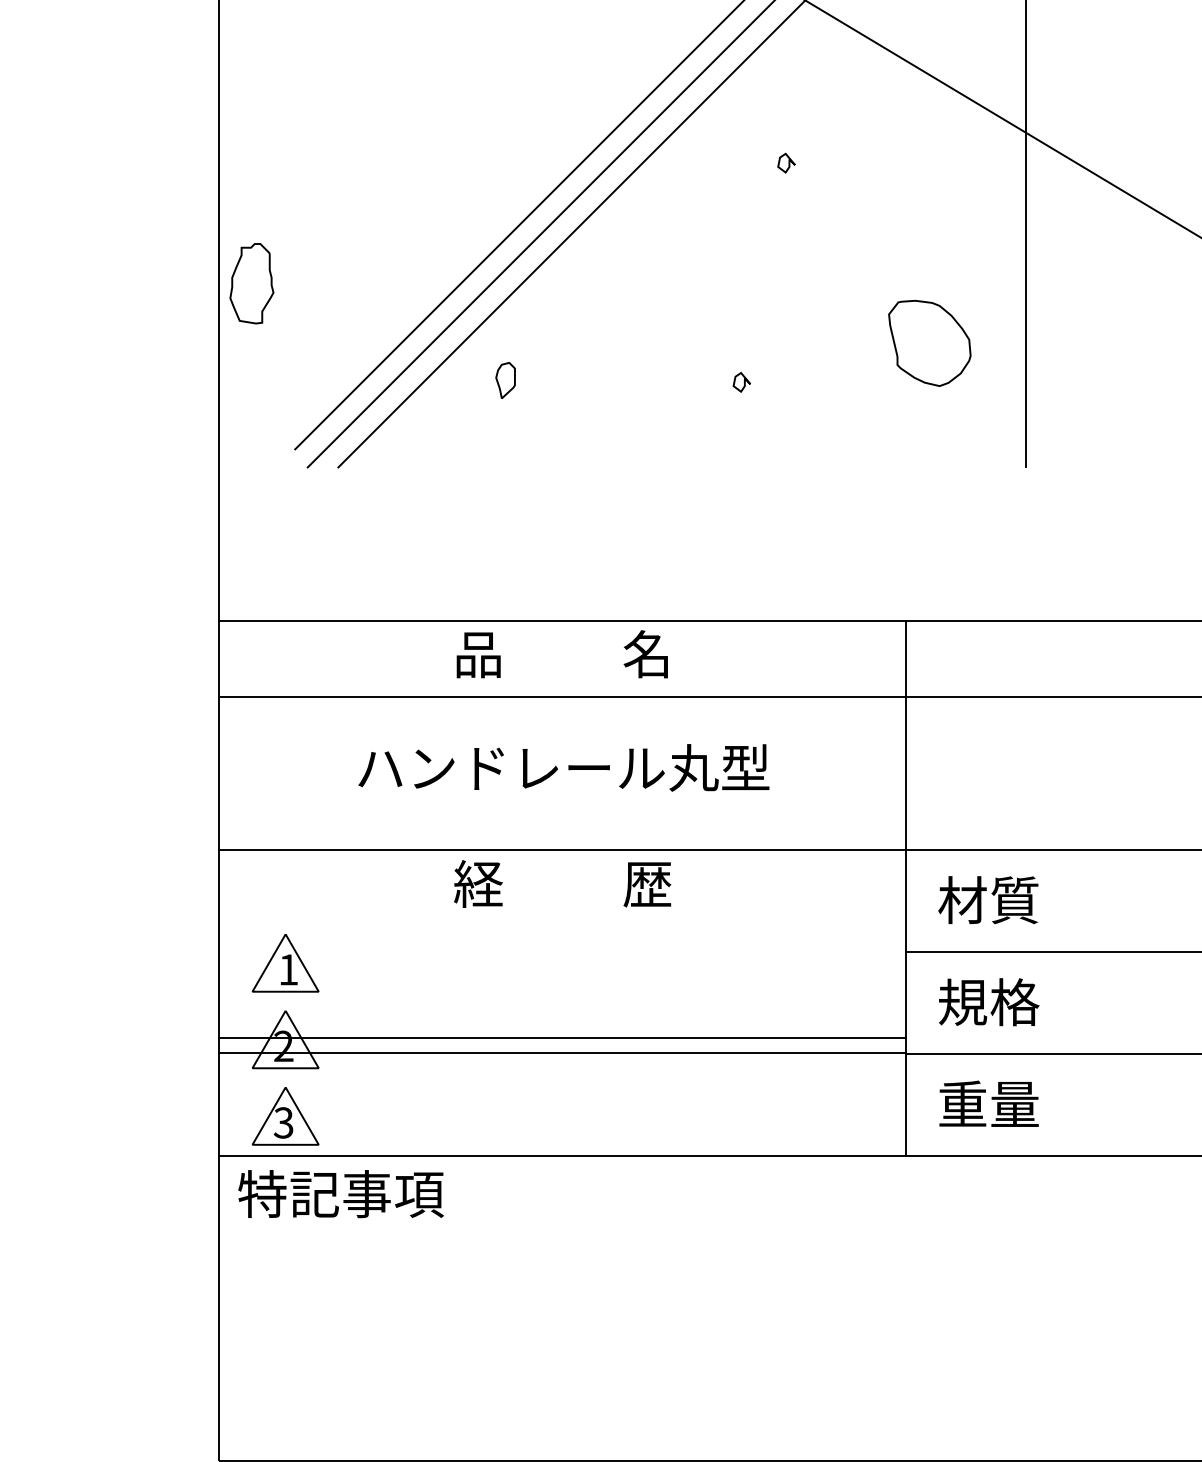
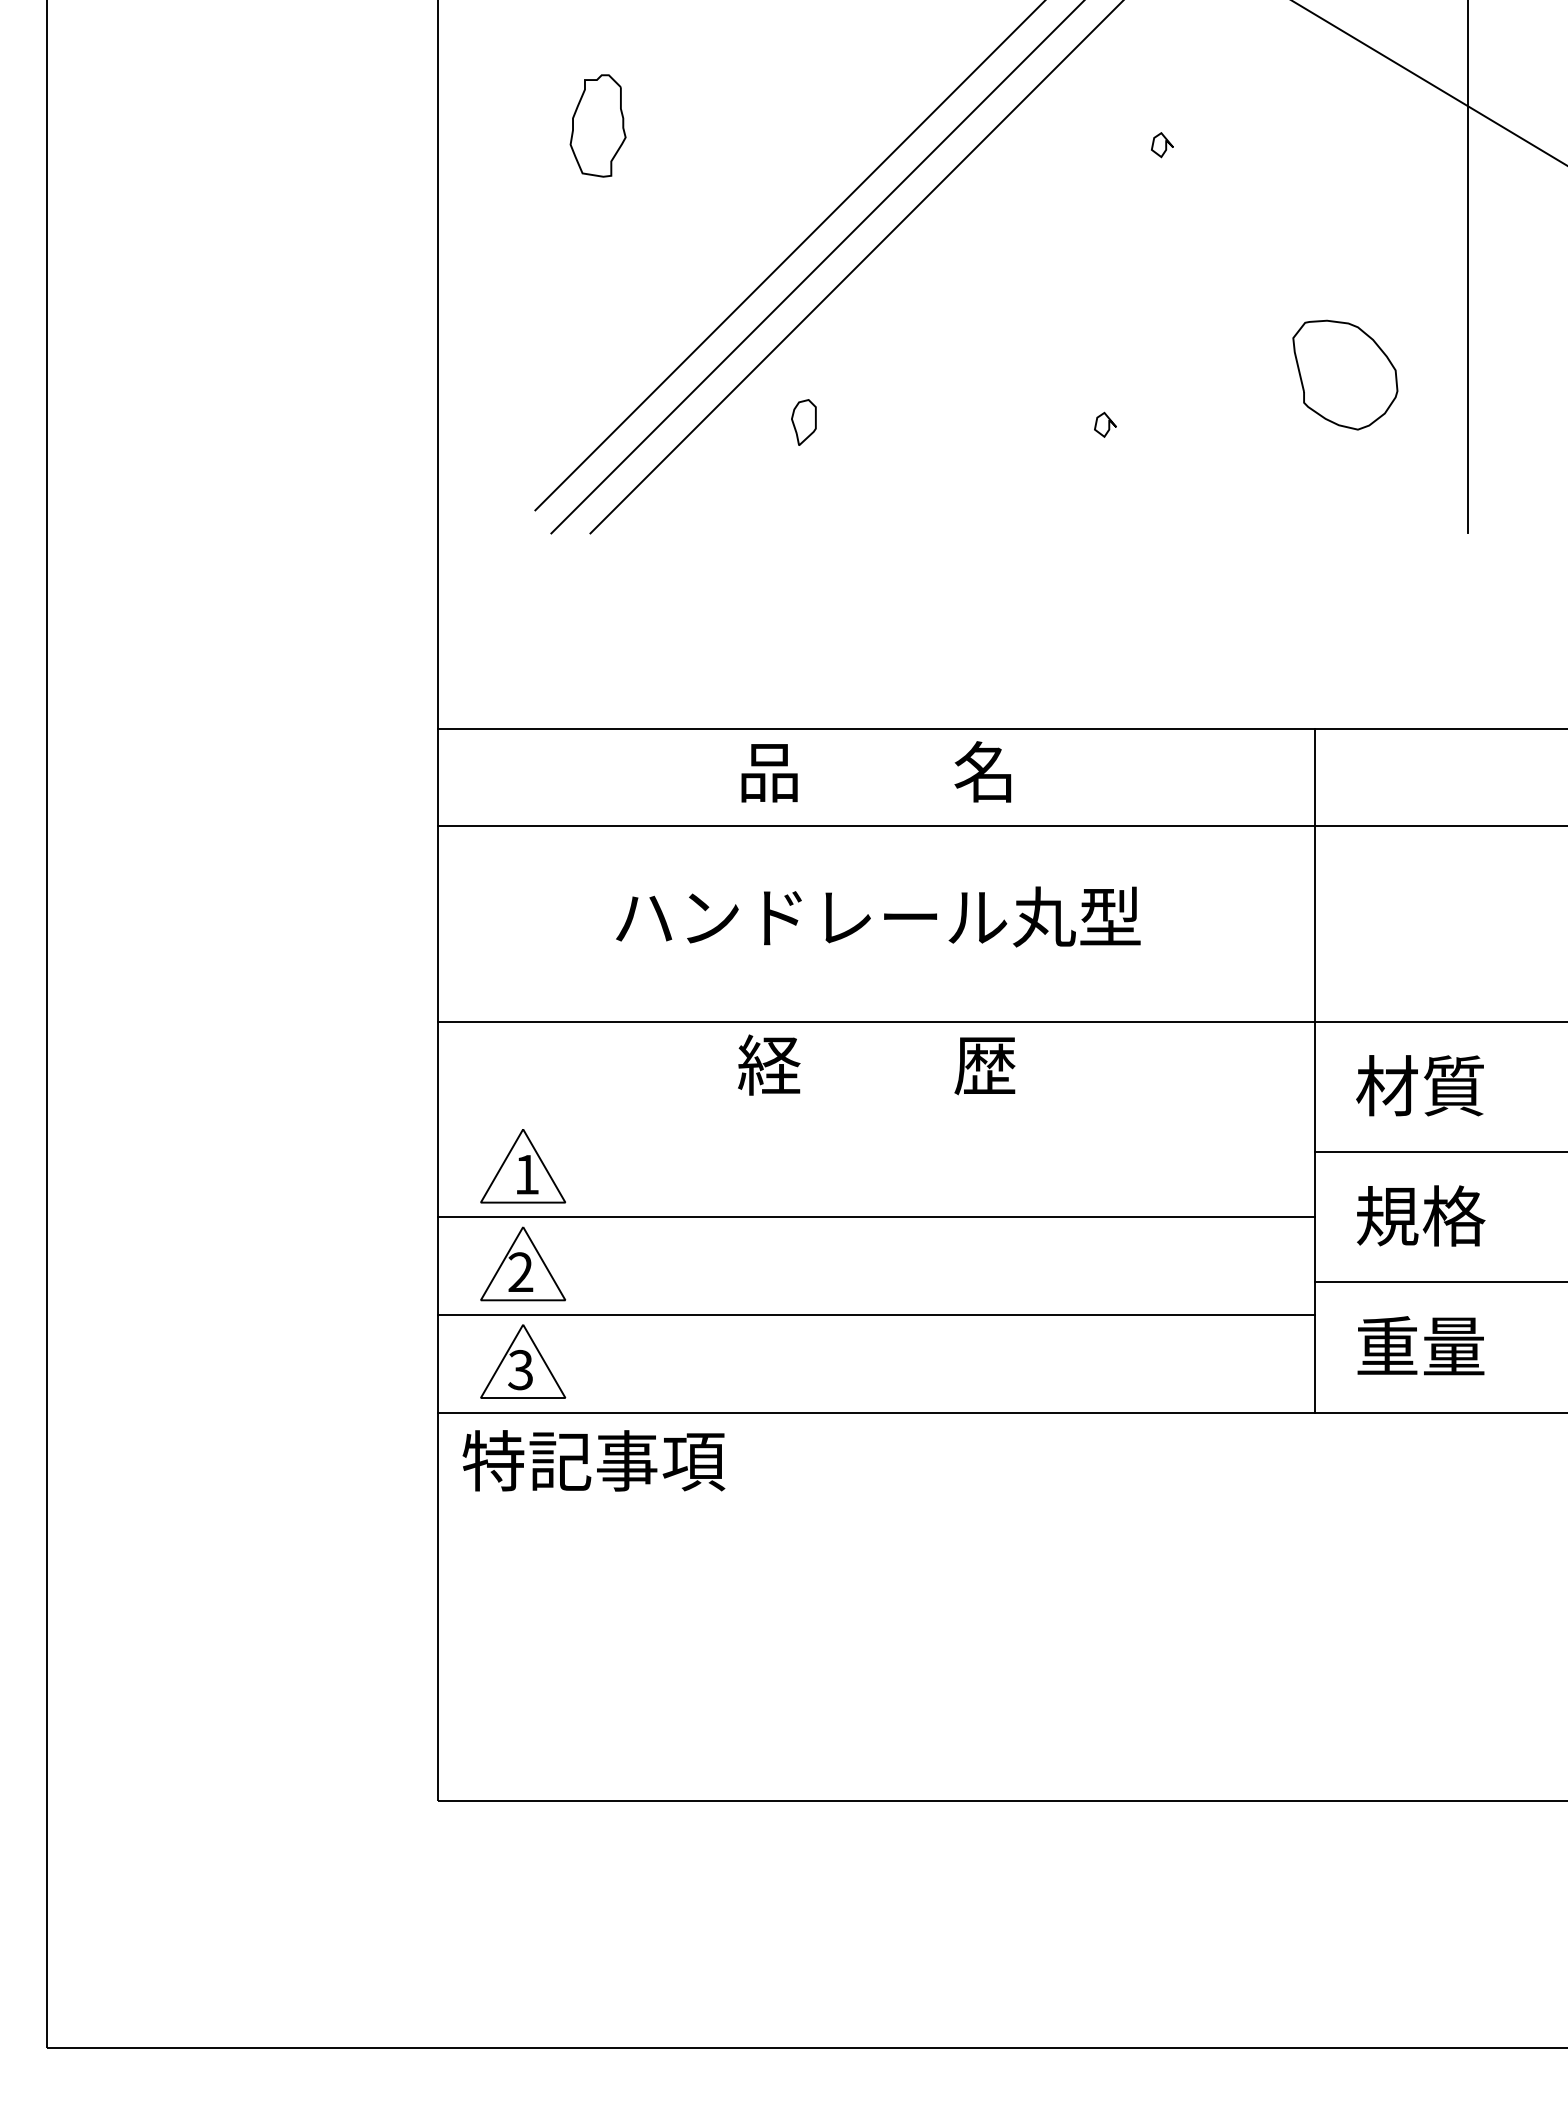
part: (251, 283) -> (597, 125), moved
line: (561, 1037) -> (875, 1314), moved
line: (561, 1052) -> (875, 1217), moved

